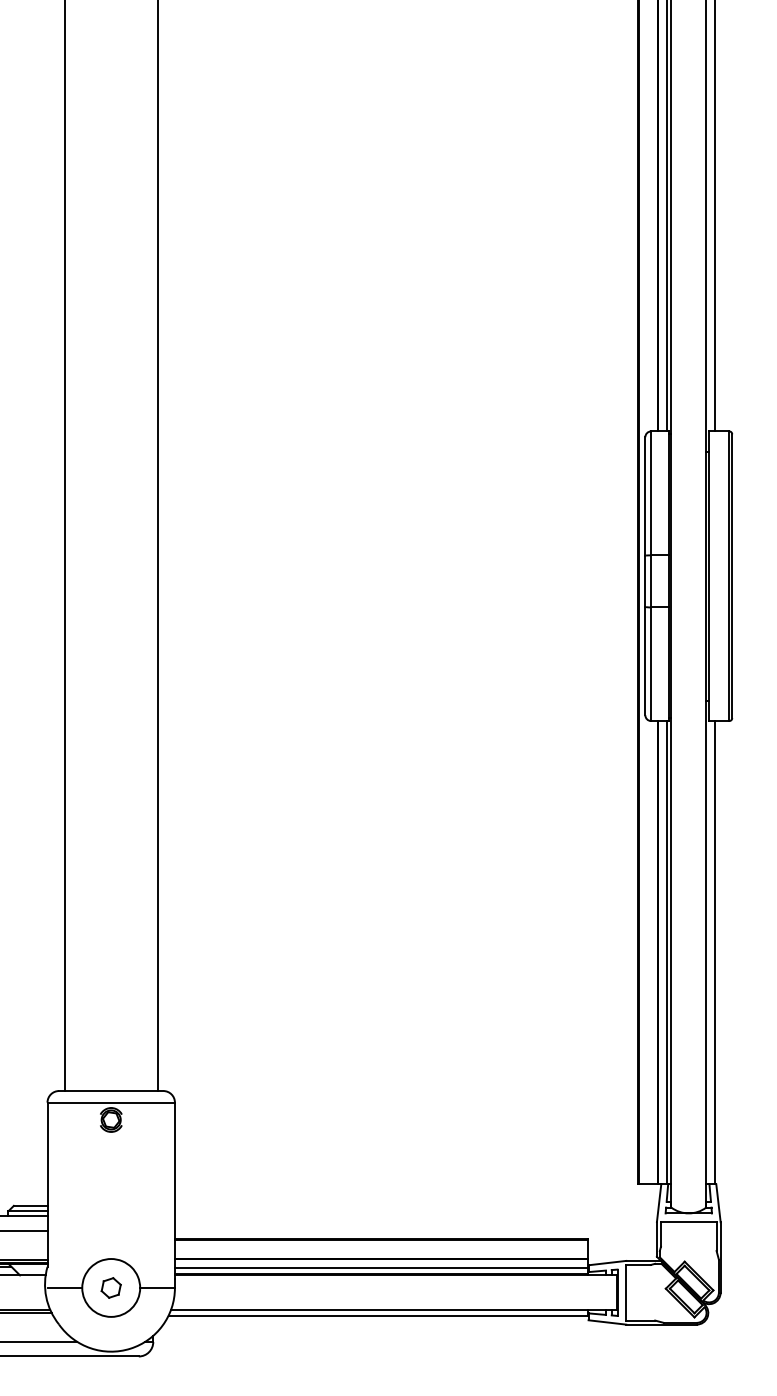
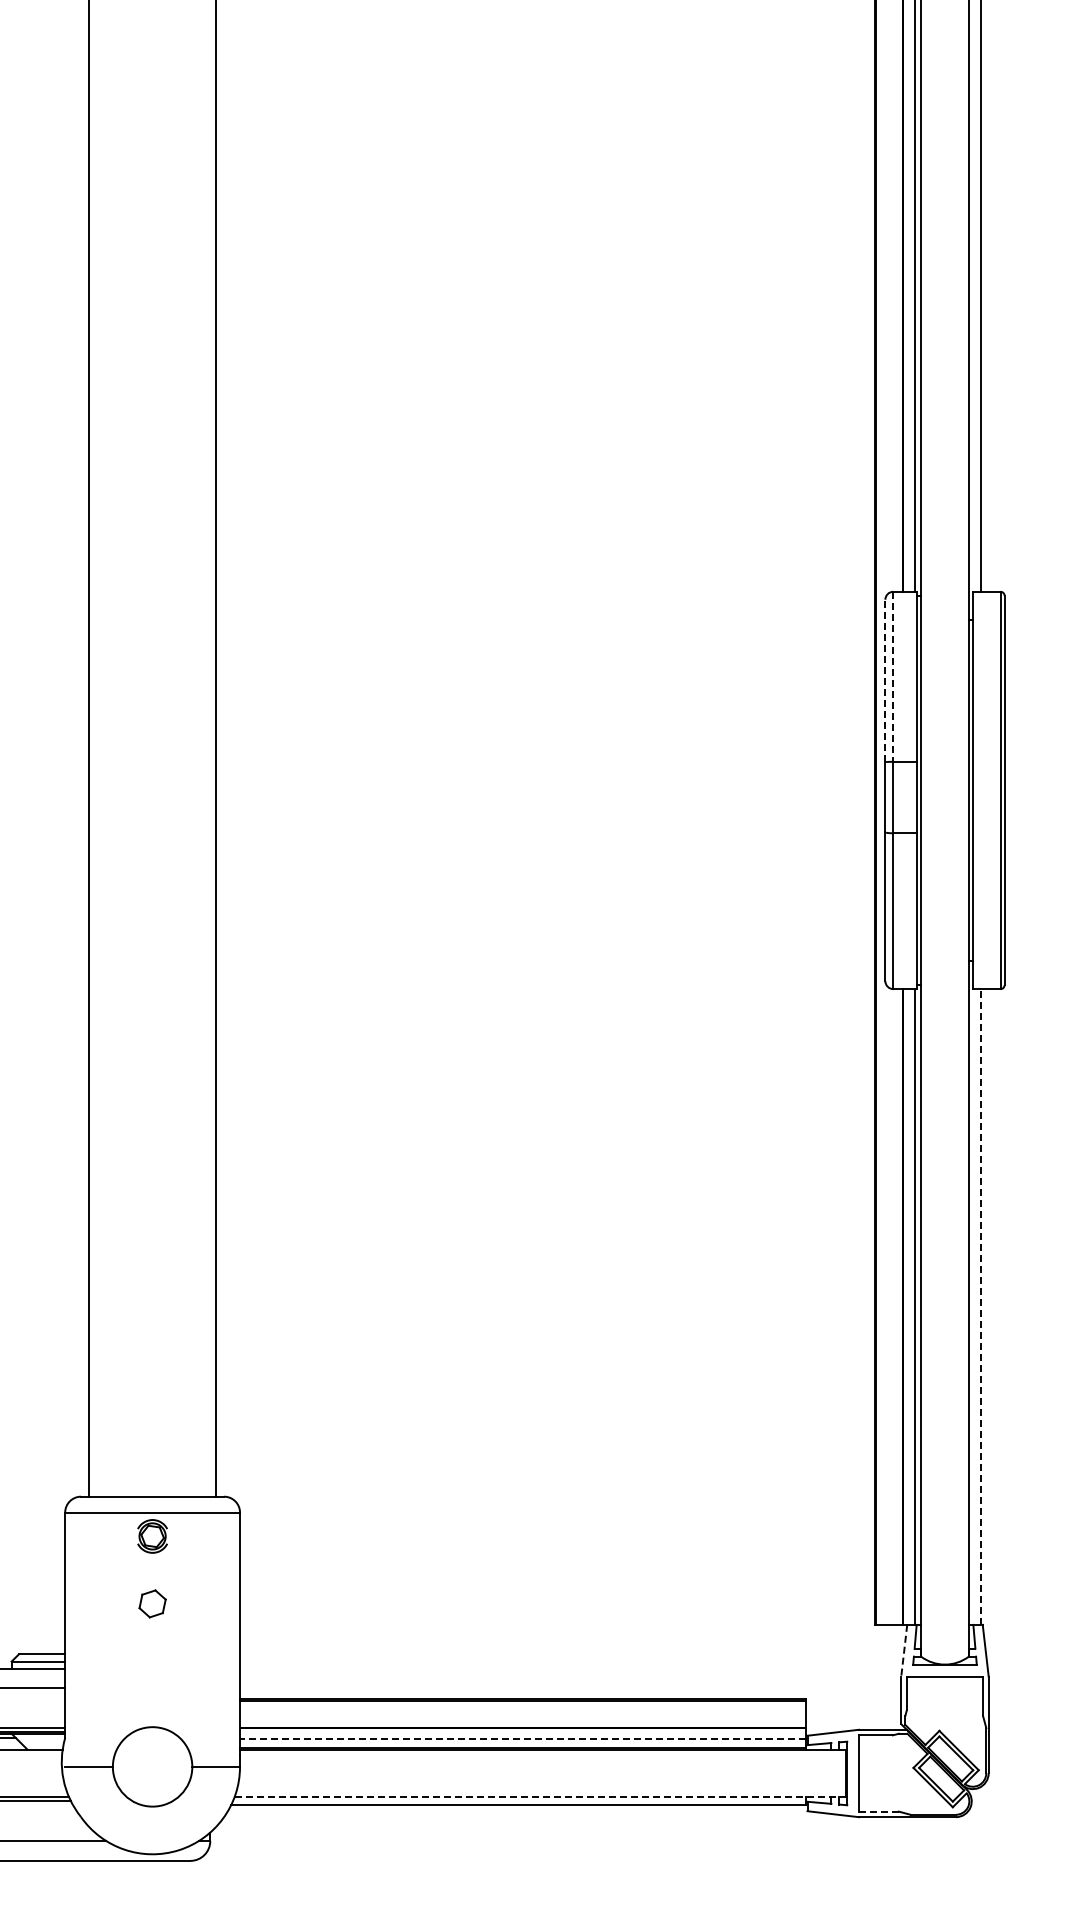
line: (651, 493) -> (893, 677), solid -> dashed
line: (645, 496) -> (885, 680), solid -> dashed
line: (714, 953) -> (980, 1307), solid -> dashed
line: (659, 1203) -> (904, 1650), solid -> dashed
line: (380, 1267) -> (522, 1739), solid -> dashed
part: (111, 1287) -> (152, 1603), moved
line: (393, 1310) -> (540, 1797), solid -> dashed
line: (641, 1320) -> (879, 1811), solid -> dashed

